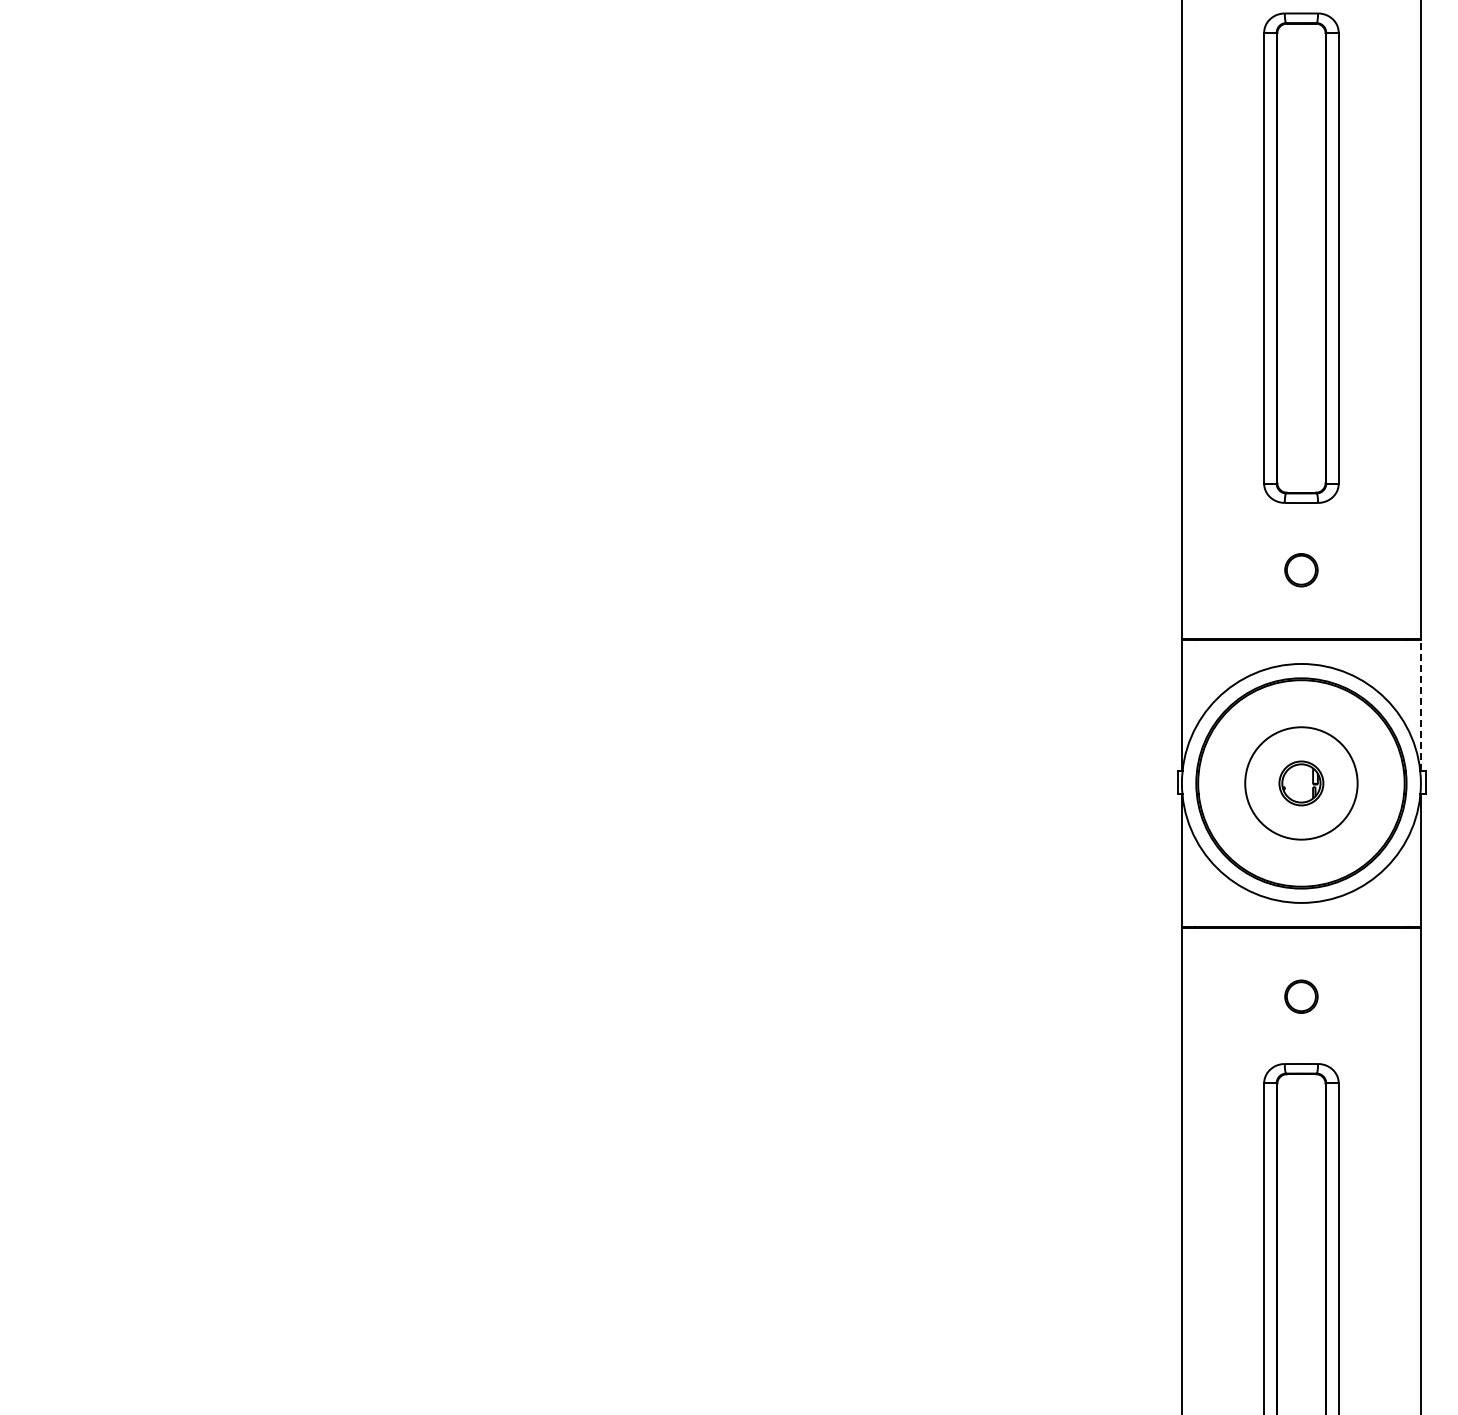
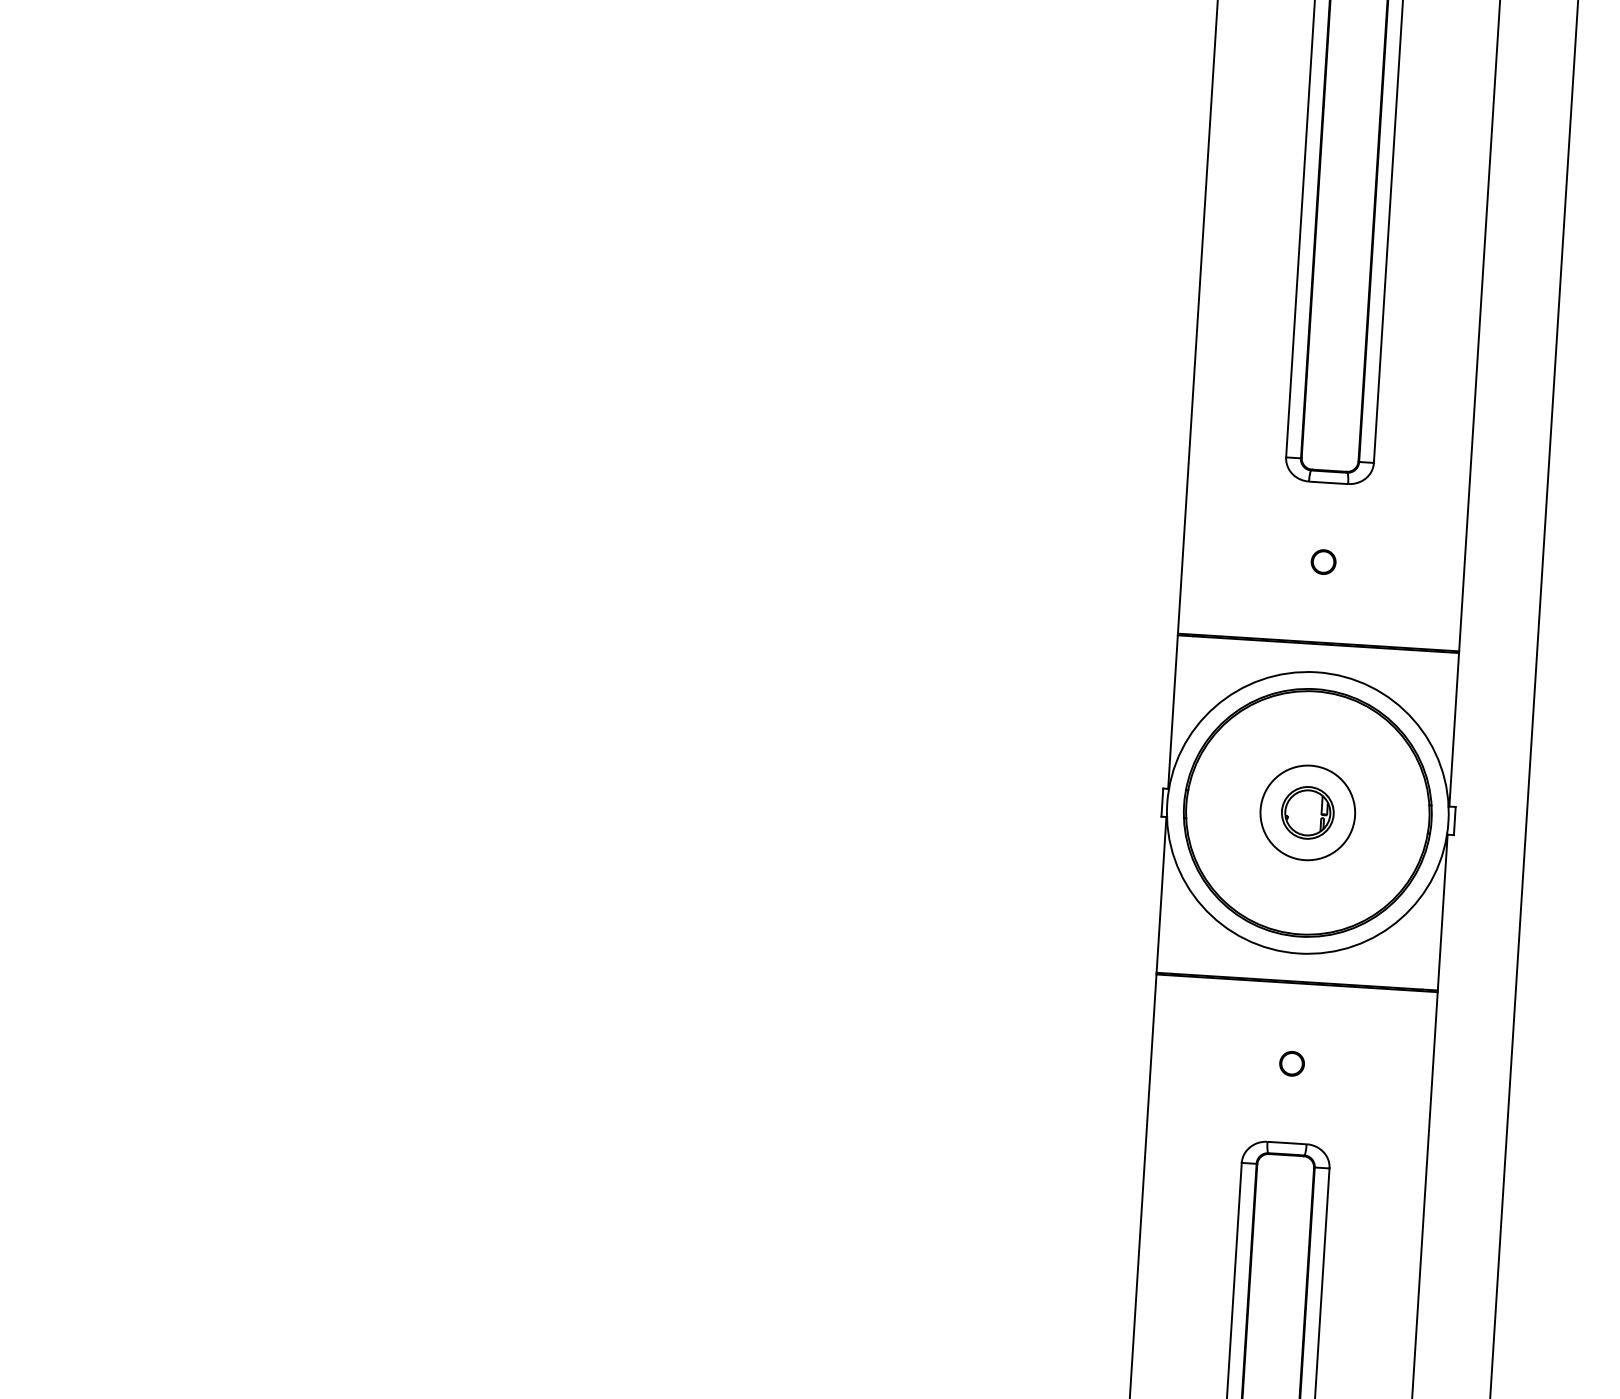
part: (1301, 570) -> (1323, 562), size x0.62
line: (1420, 704) -> (1453, 728), dashed -> solid
circle: (1301, 783) -> (1307, 812), size x0.71
part: (1301, 996) -> (1292, 1063), size x0.62

